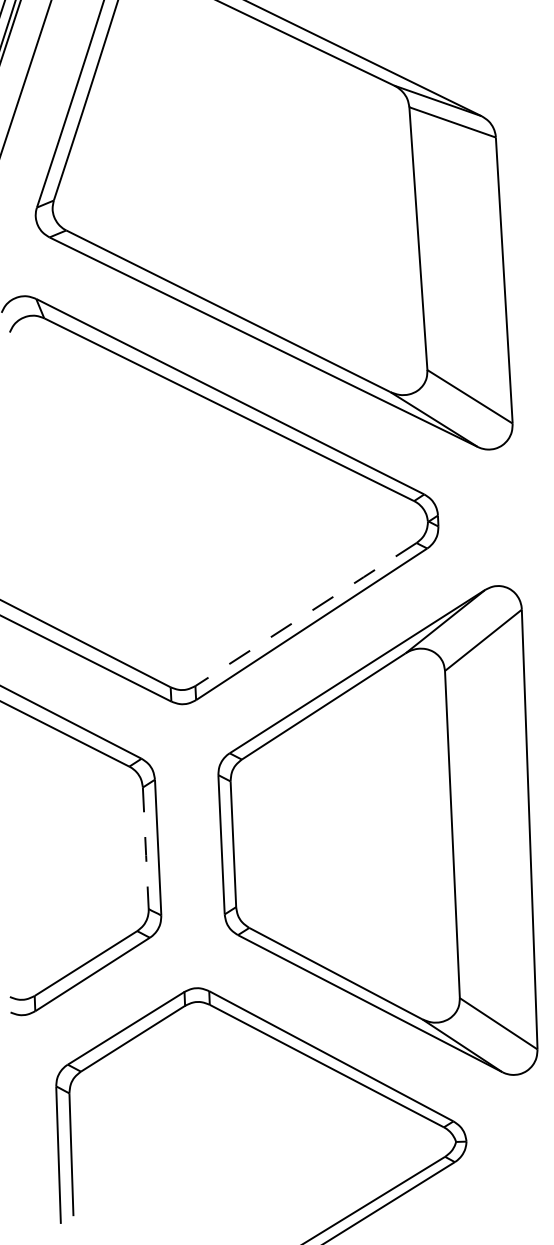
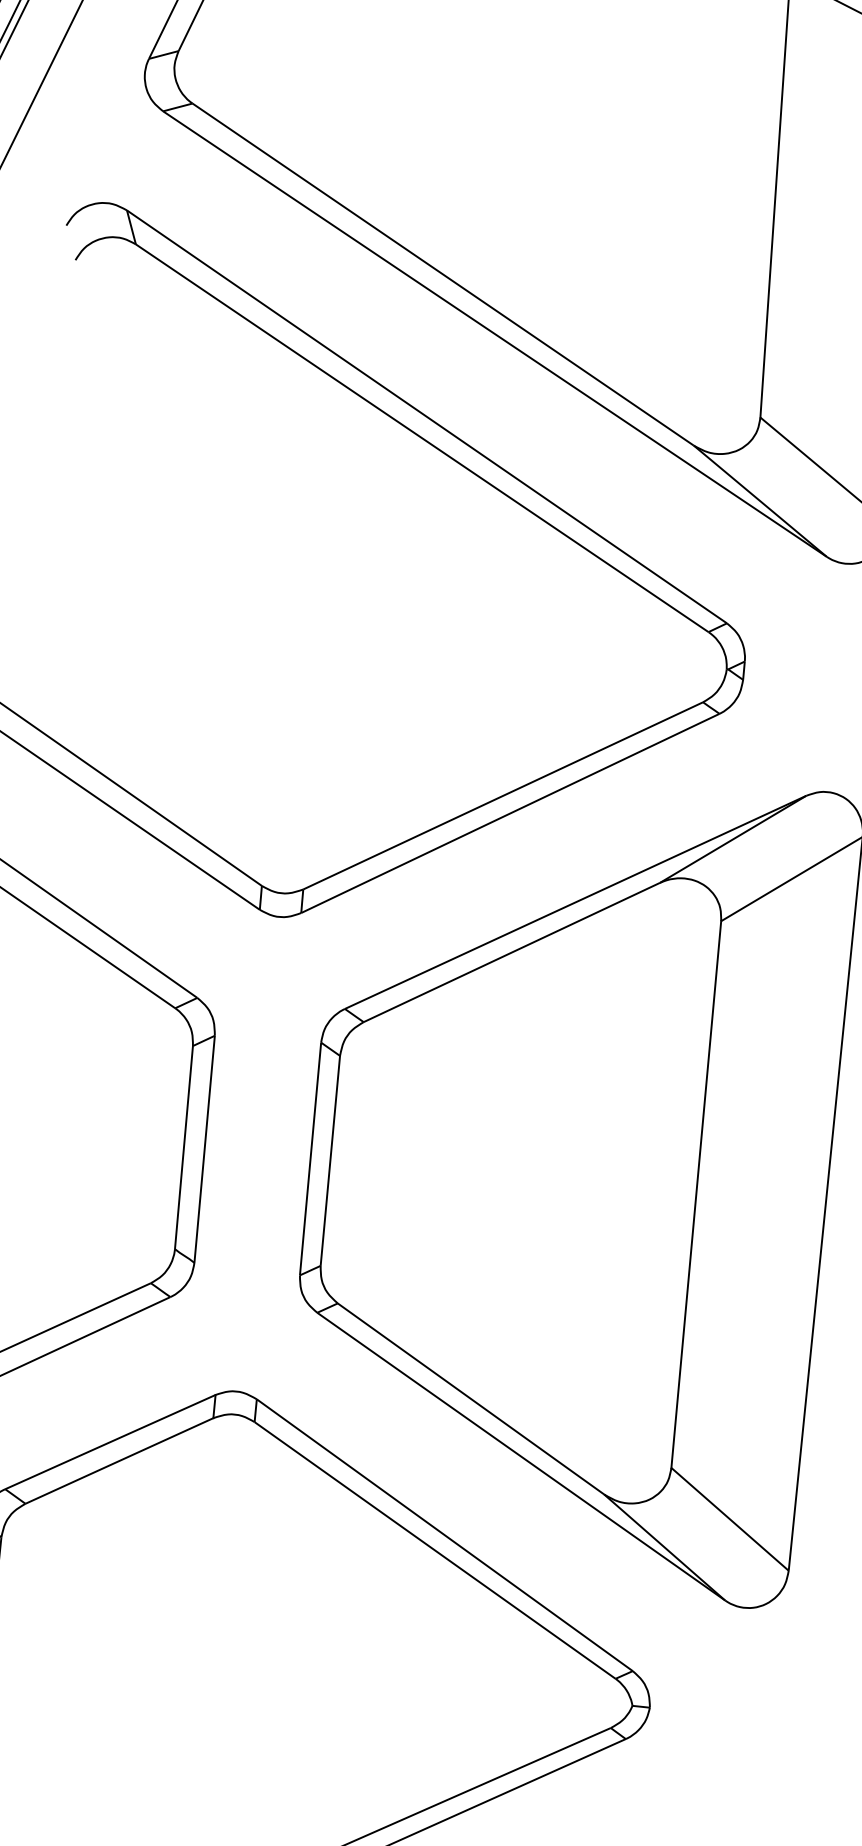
line: (305, 614) -> (502, 795), dashed -> solid
line: (145, 848) -> (183, 1147), dashed -> solid

